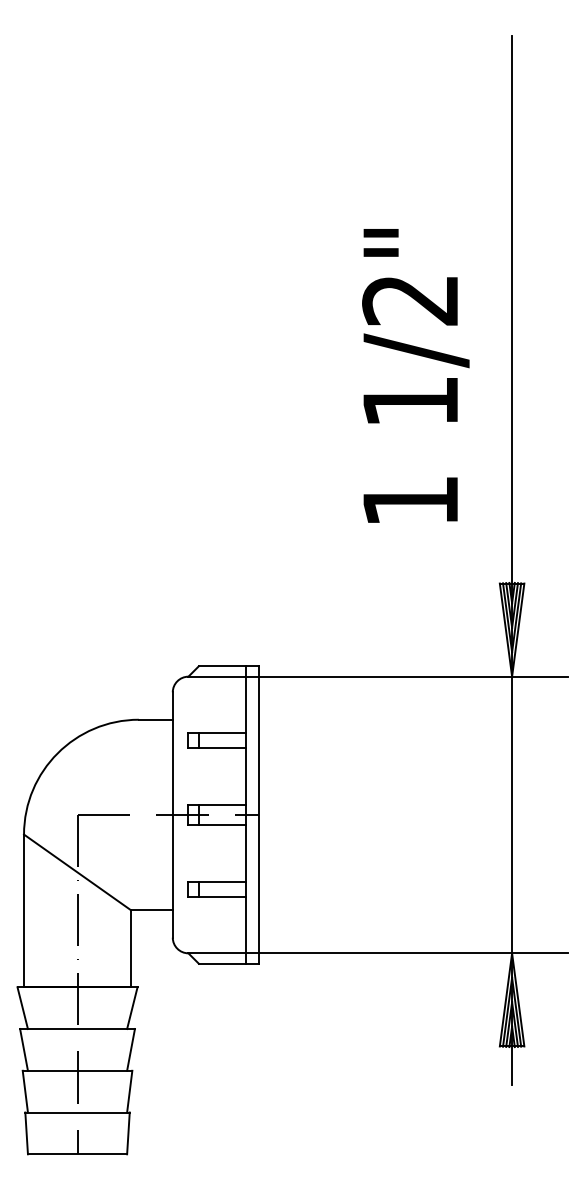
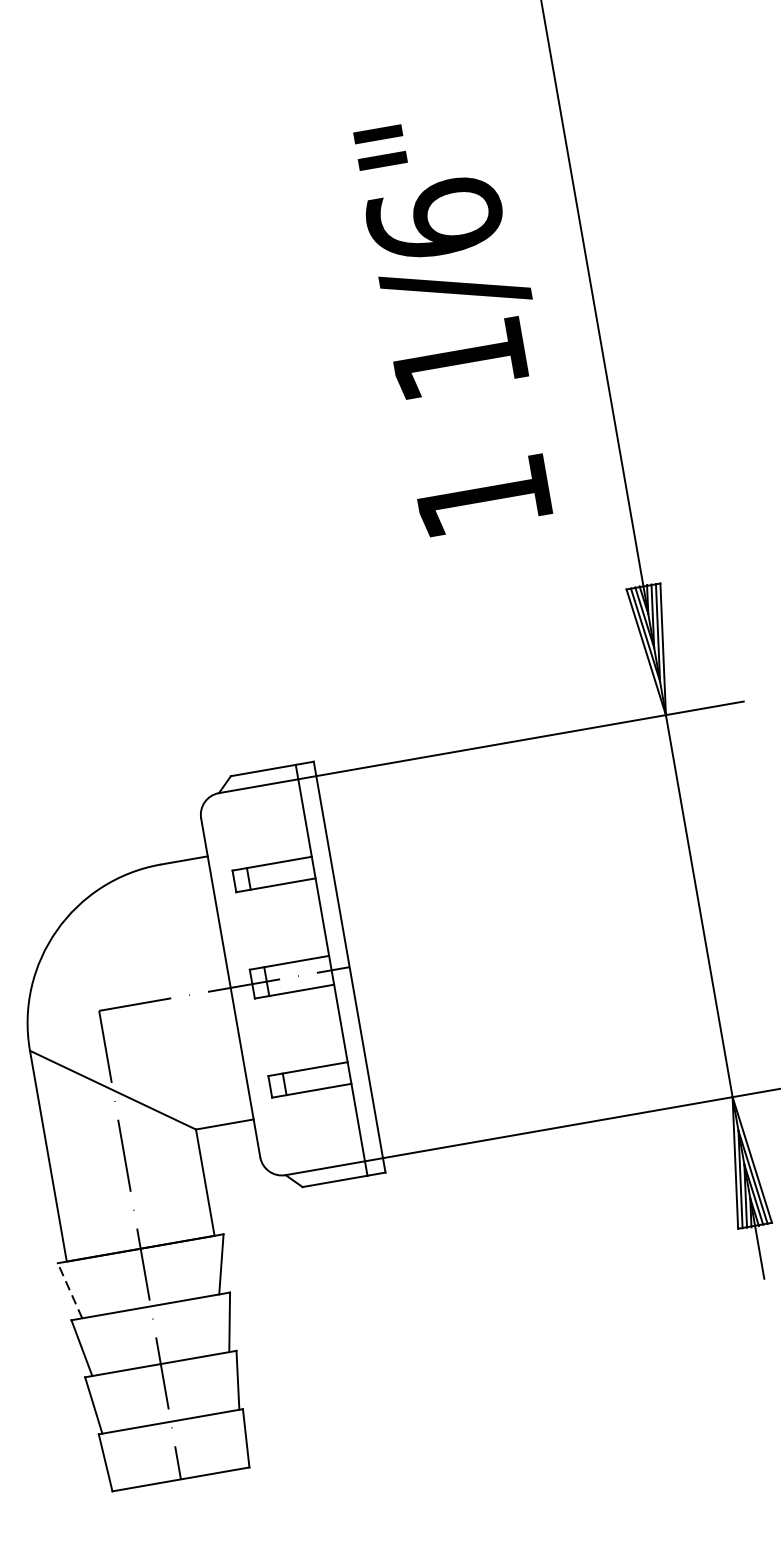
text: (410, 299) -> (434, 218), 1/2" -> 1/6"
line: (22, 1008) -> (69, 1291), solid -> dashed

